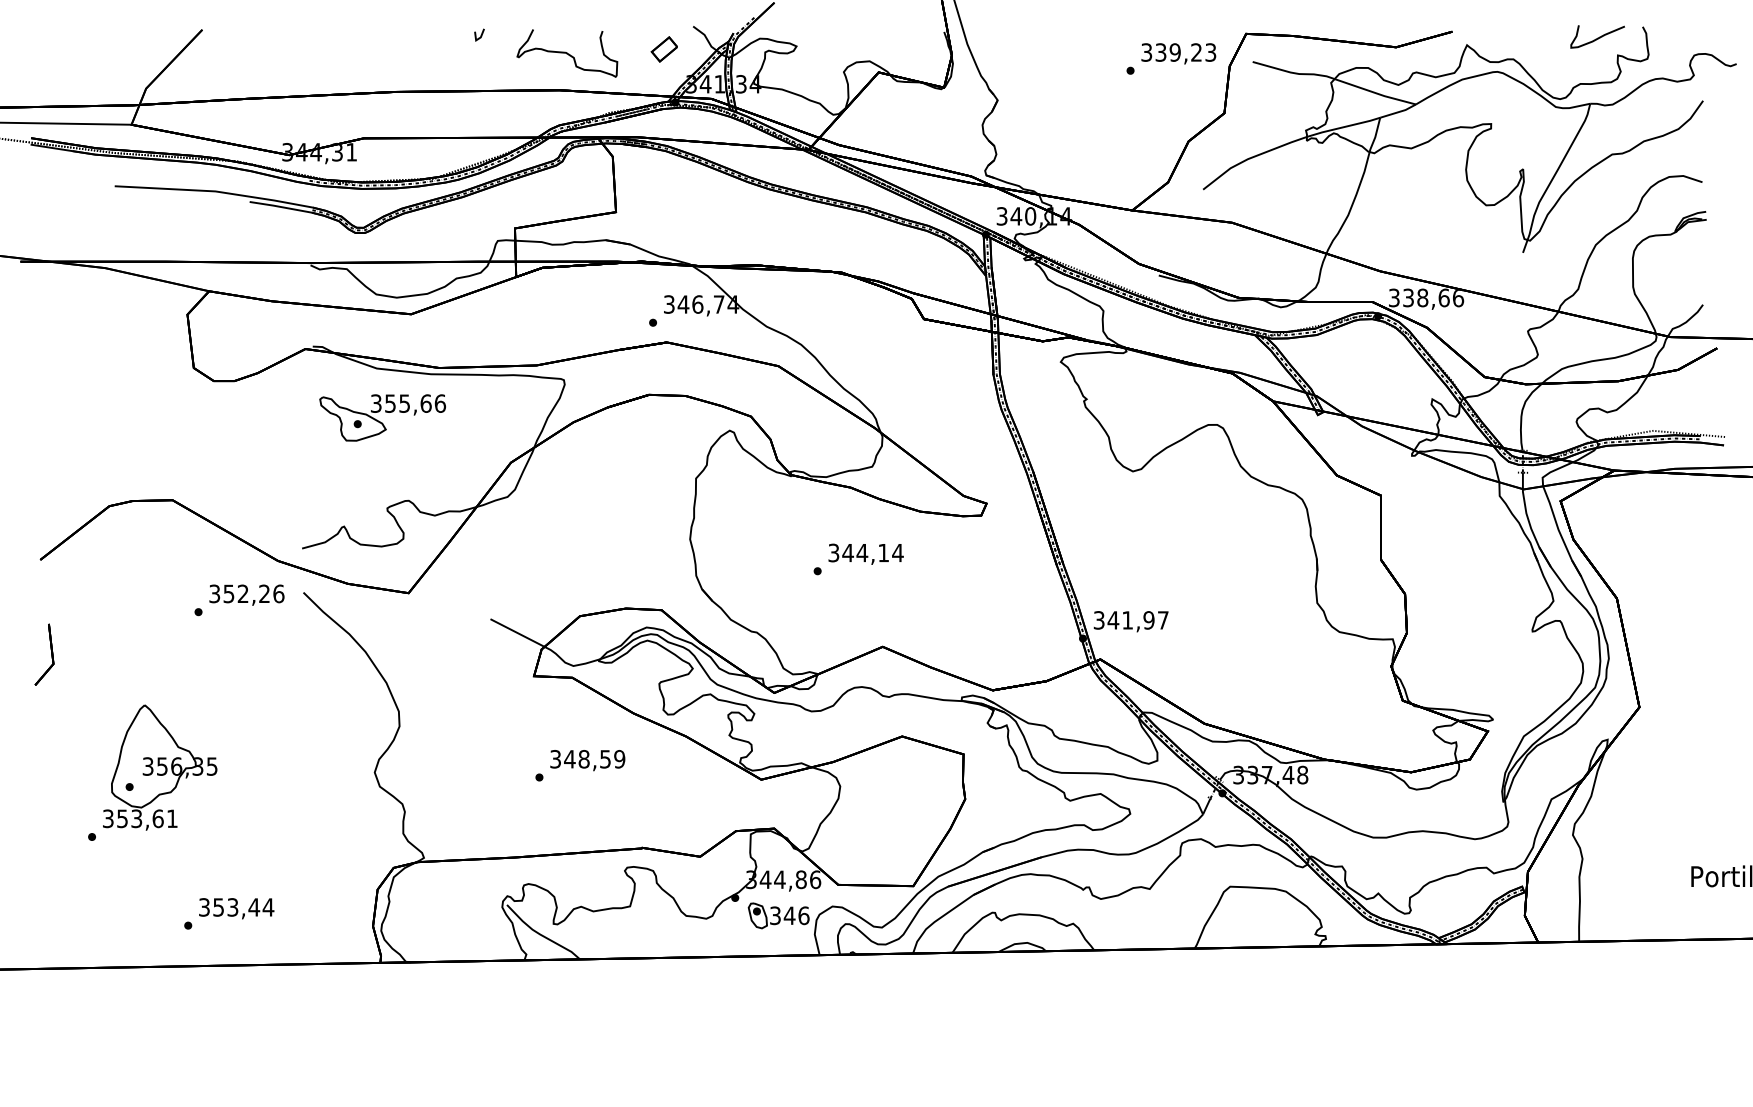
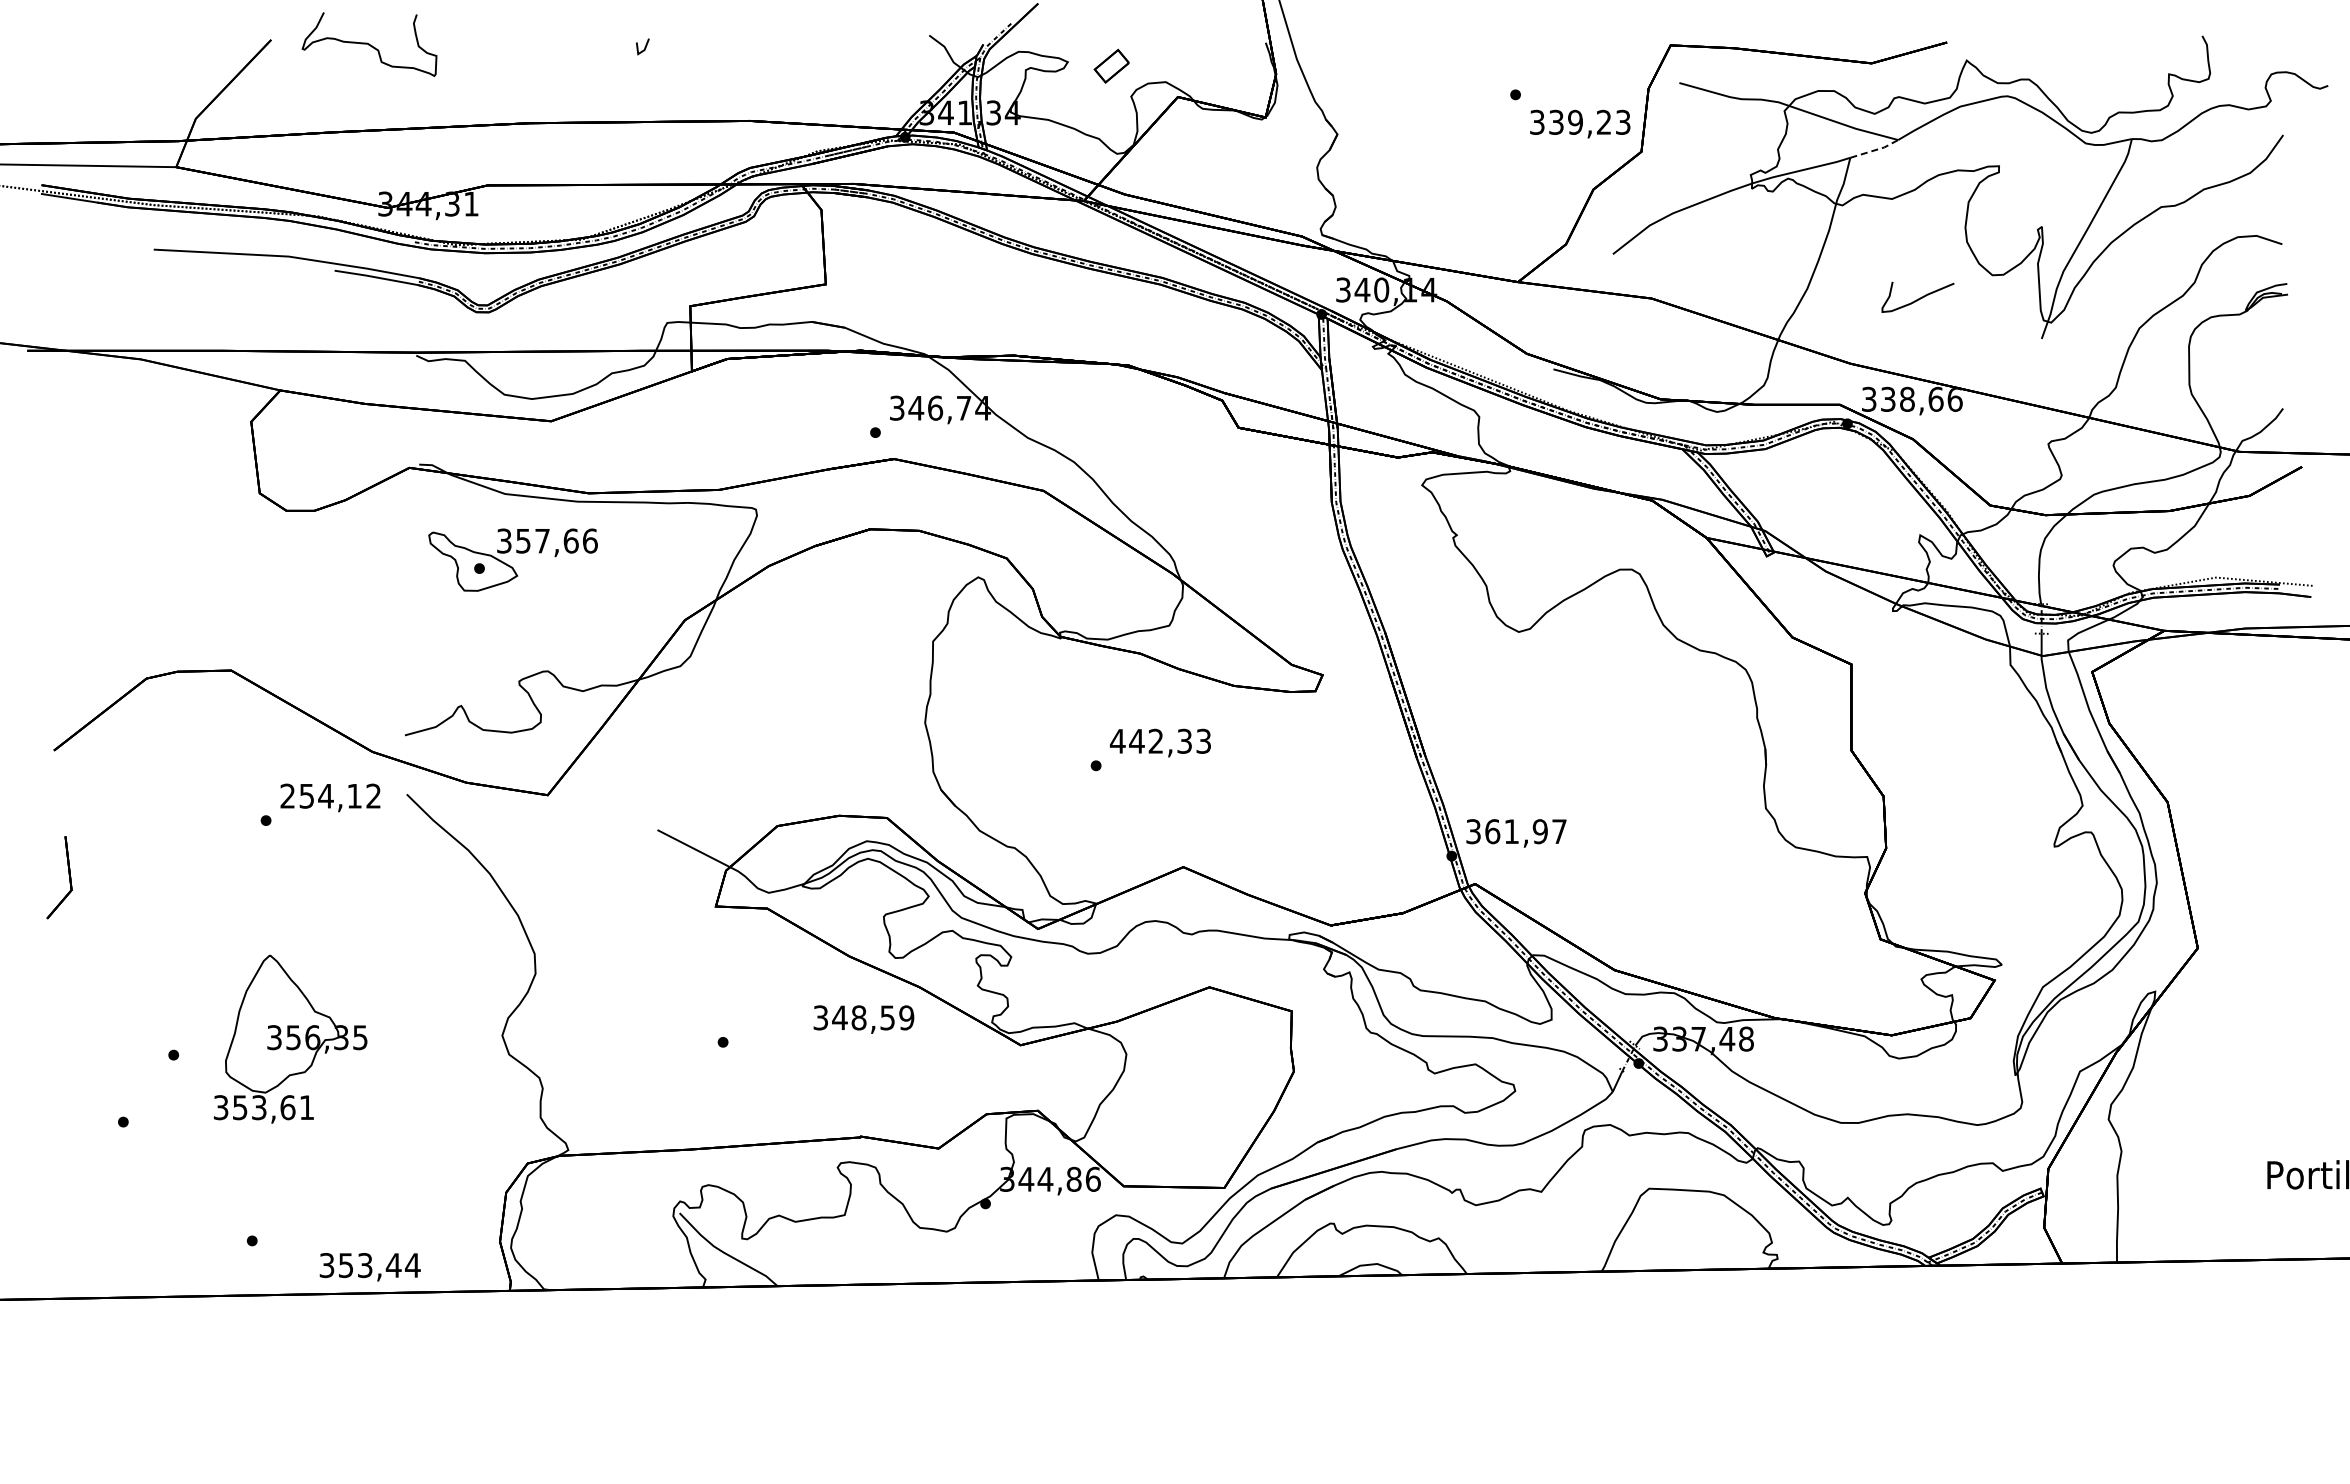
curve: (1598, 37) -> (1918, 298), moved
part: (664, 48) -> (1111, 65), moved
curve: (567, 53) -> (369, 44), moved
text: (1178, 53) -> (1580, 123), moved
line: (1399, 112) -> (1875, 150), solid -> dashed
text: (404, 403) -> (542, 541), 355,66 -> 357,66
text: (865, 552) -> (1160, 740), 344,14 -> 442,33
text: (246, 593) -> (330, 795), 352,26 -> 254,12
text: (1113, 620) -> (1492, 831), 341,97 -> 361,97
text: (587, 760) -> (863, 1019), moved
part: (160, 767) -> (290, 1038), moved
text: (236, 908) -> (369, 1267), moved
part: (778, 915) -> (1043, 1227), removed

